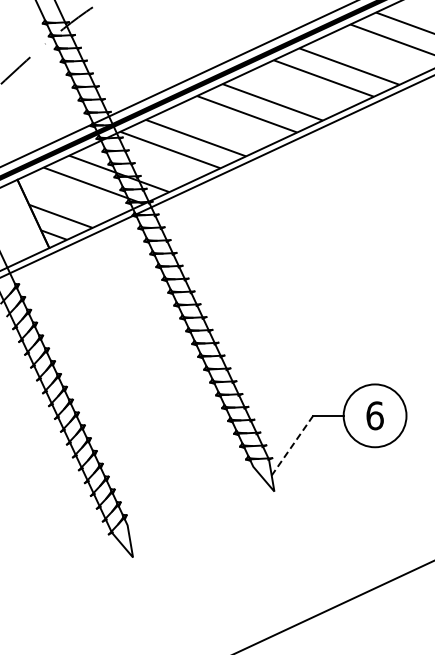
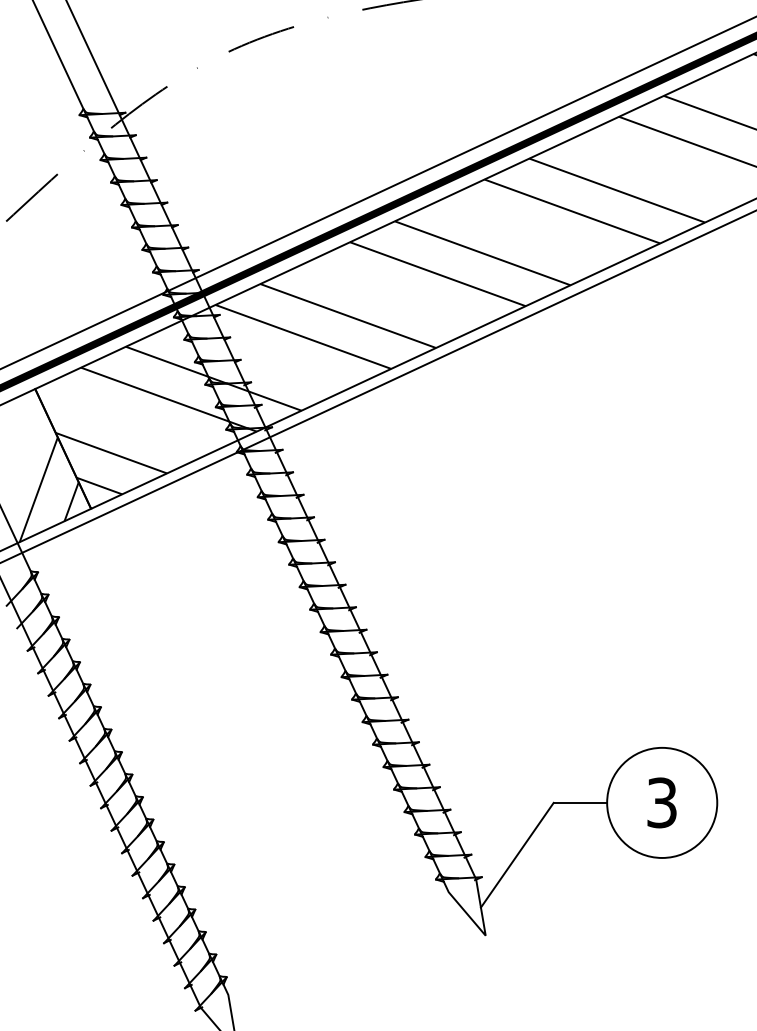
hatch: (25, 237) -> (49, 490), added
text: (374, 415) -> (661, 802), 6 -> 3
line: (292, 446) -> (517, 856), dashed -> solid

